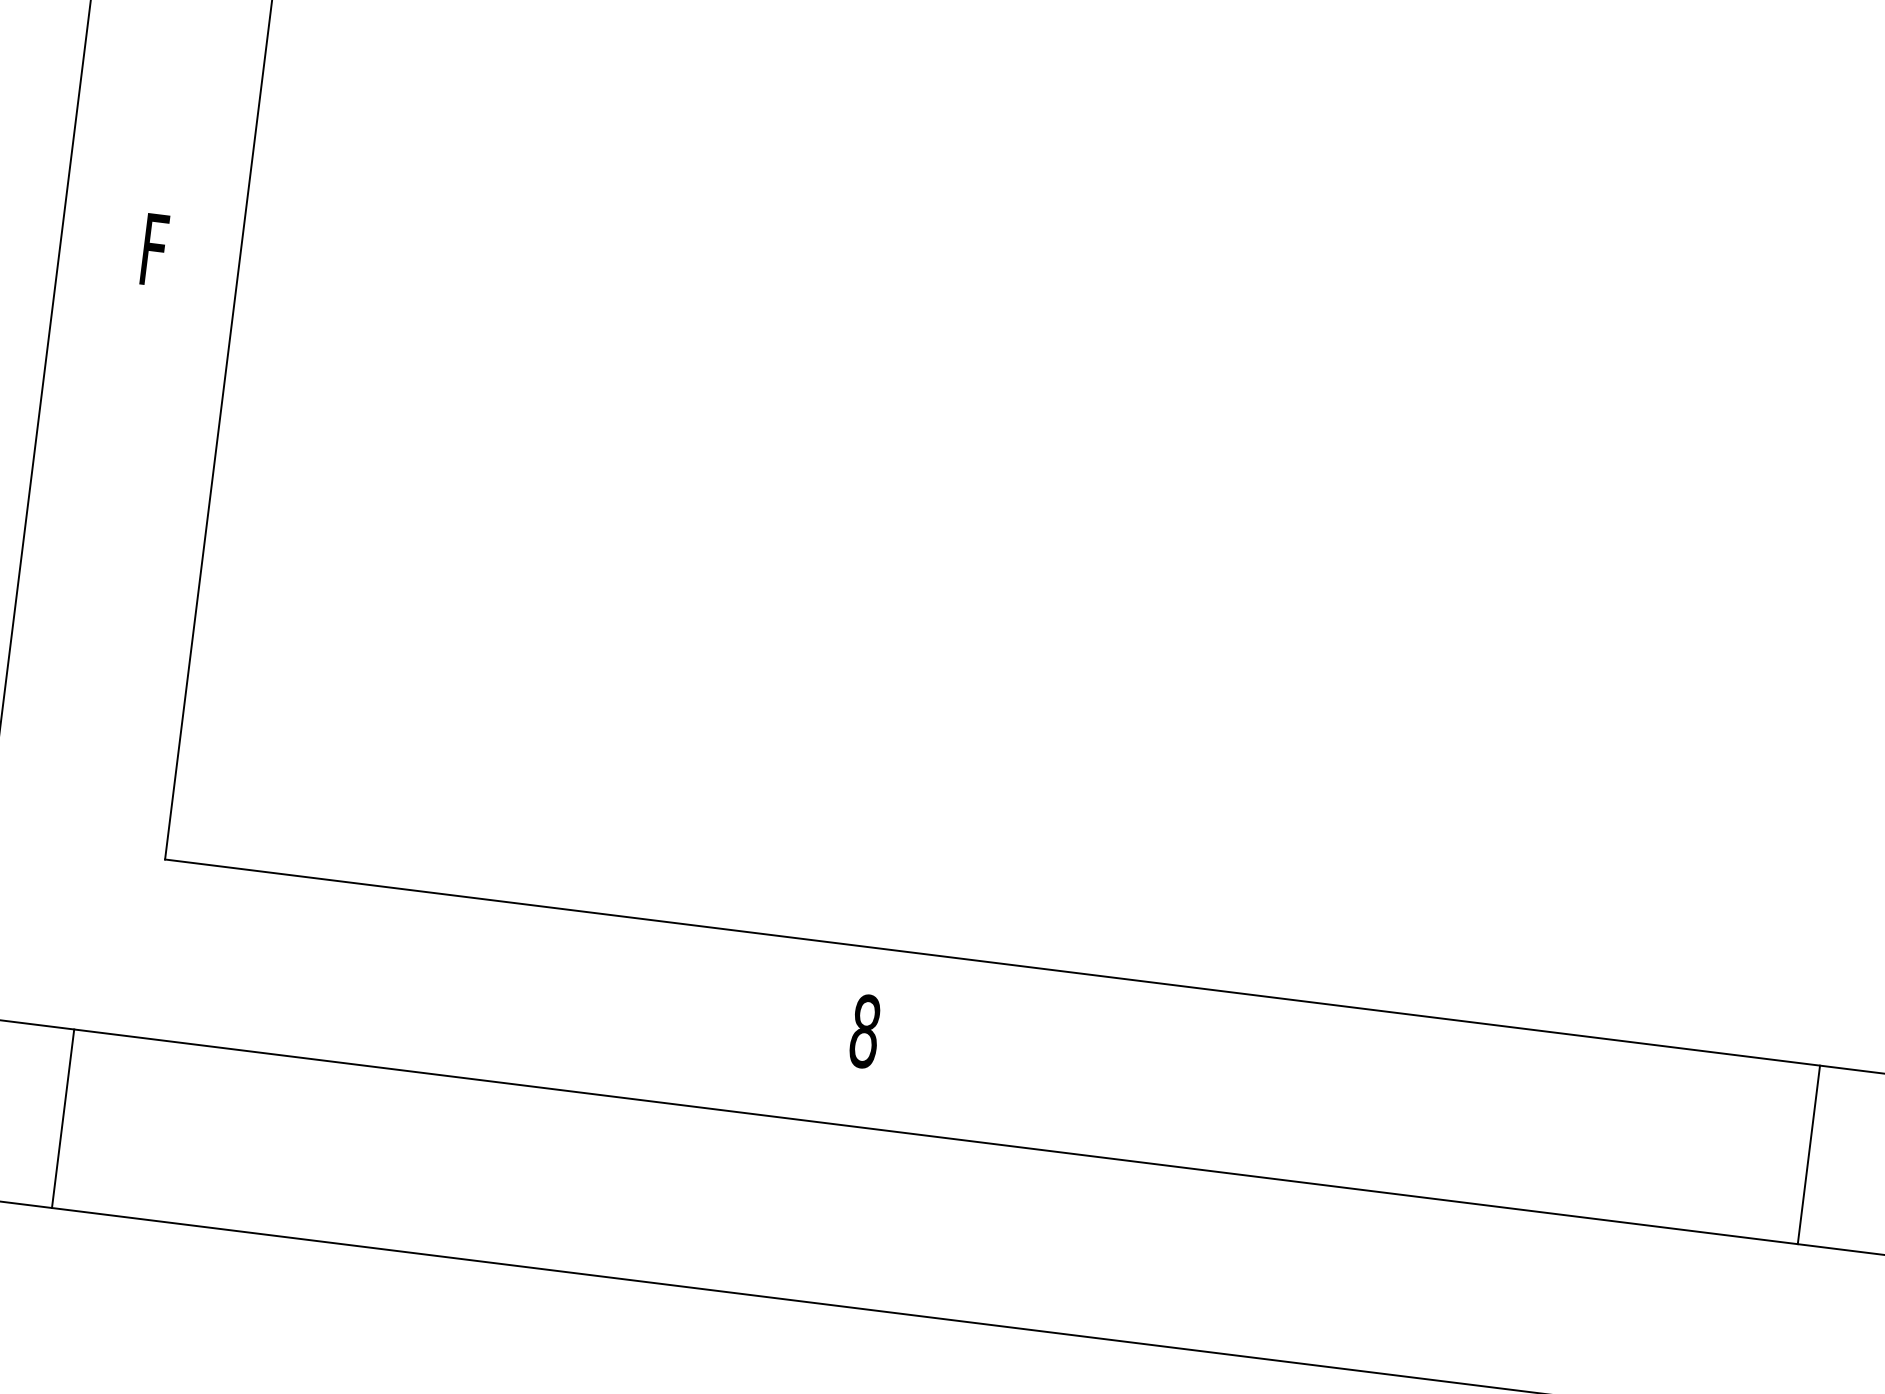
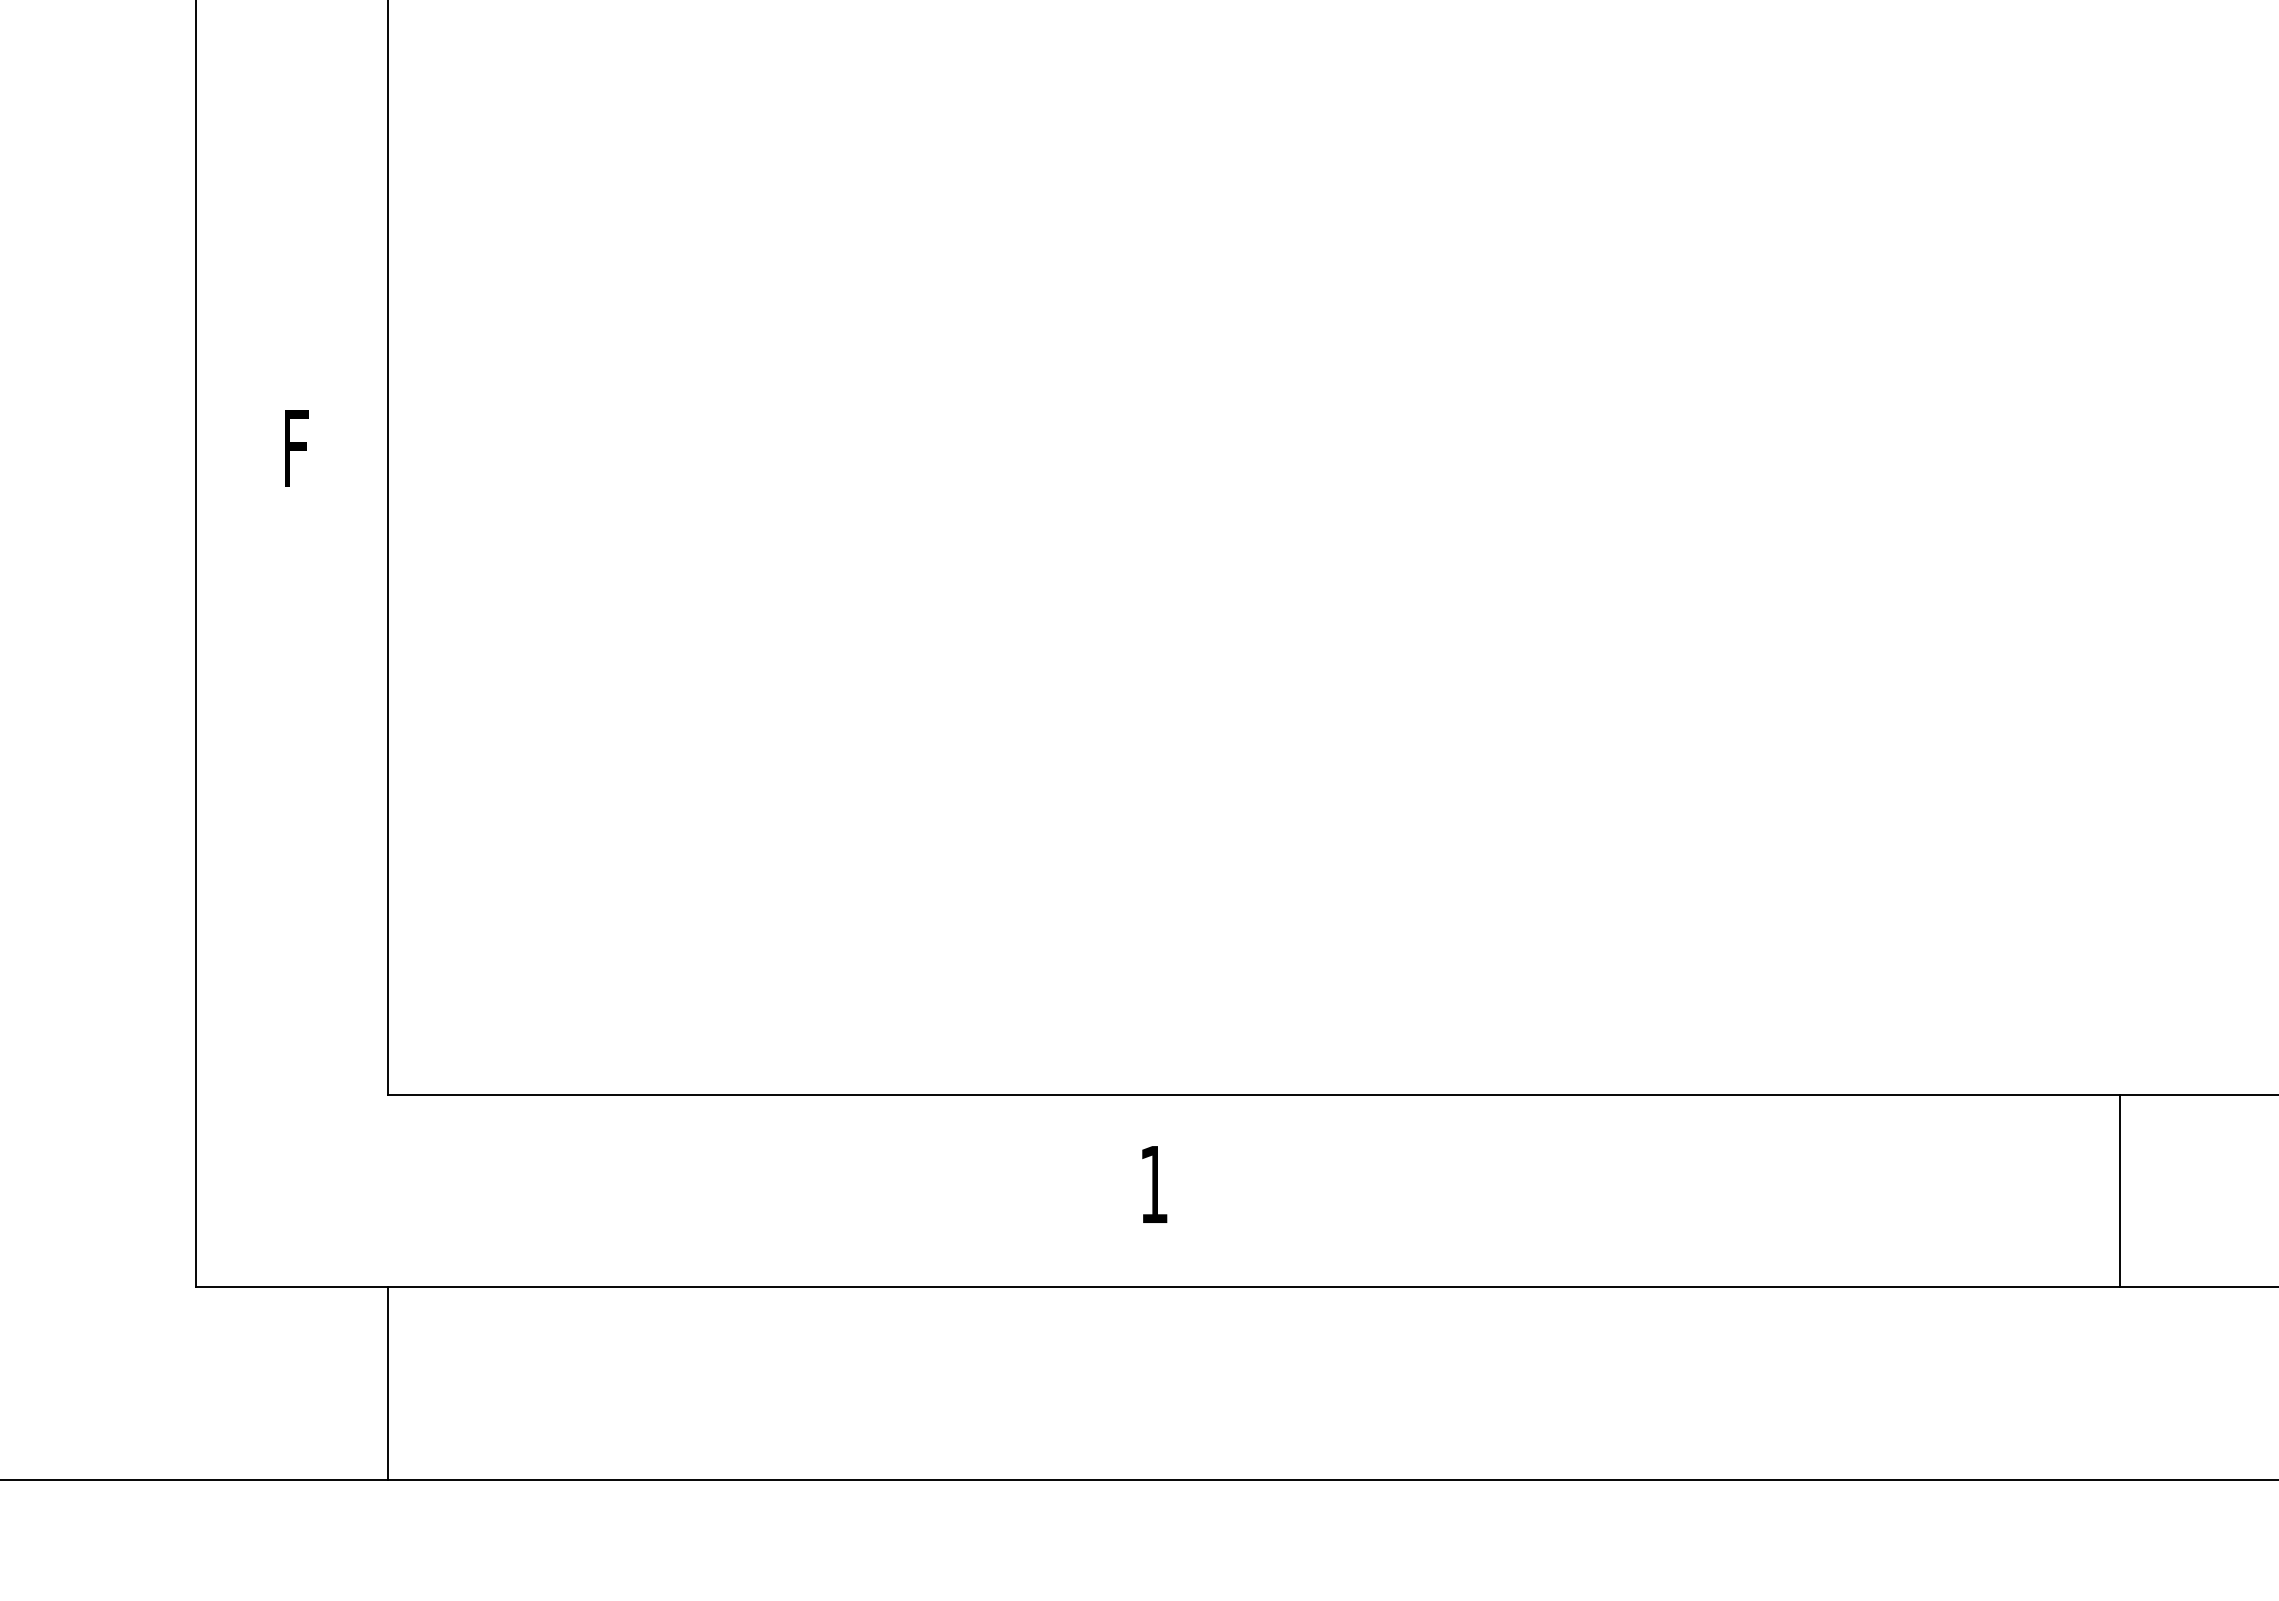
text: (864, 1031) -> (1153, 1184), 8 -> 1
line: (63, 1118) -> (388, 1383), moved
line: (1809, 1154) -> (2120, 1190), moved

